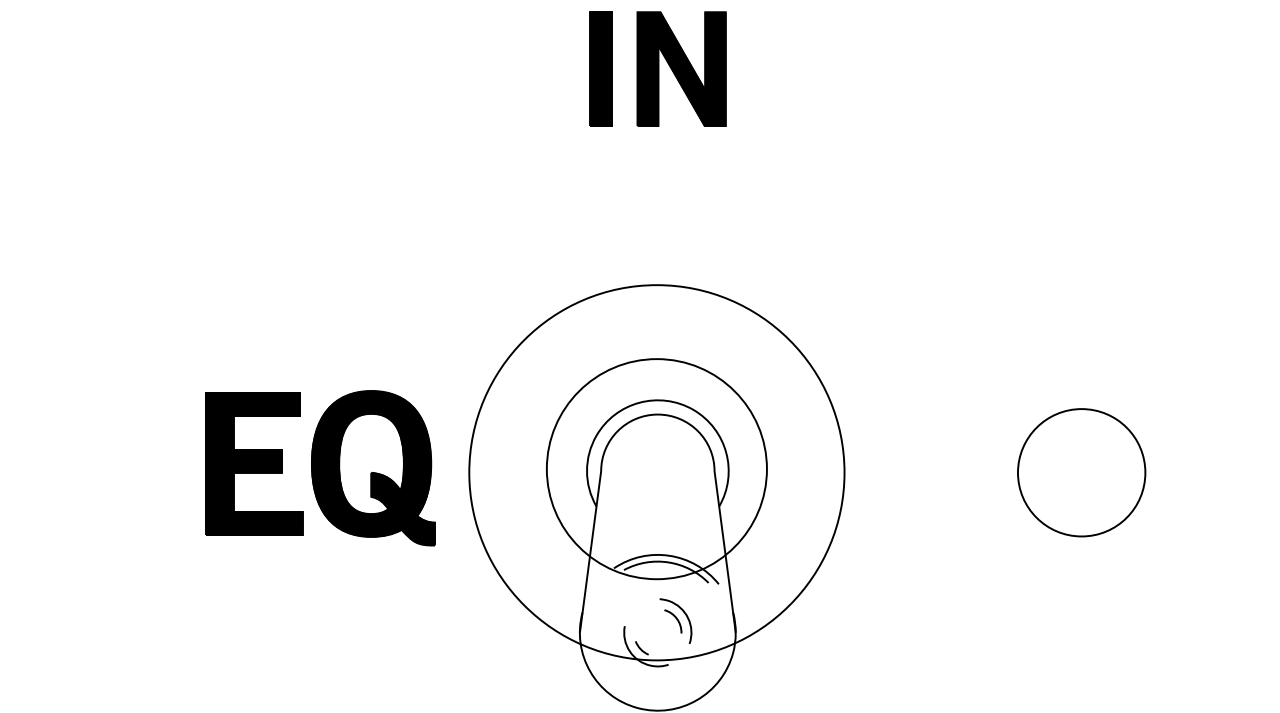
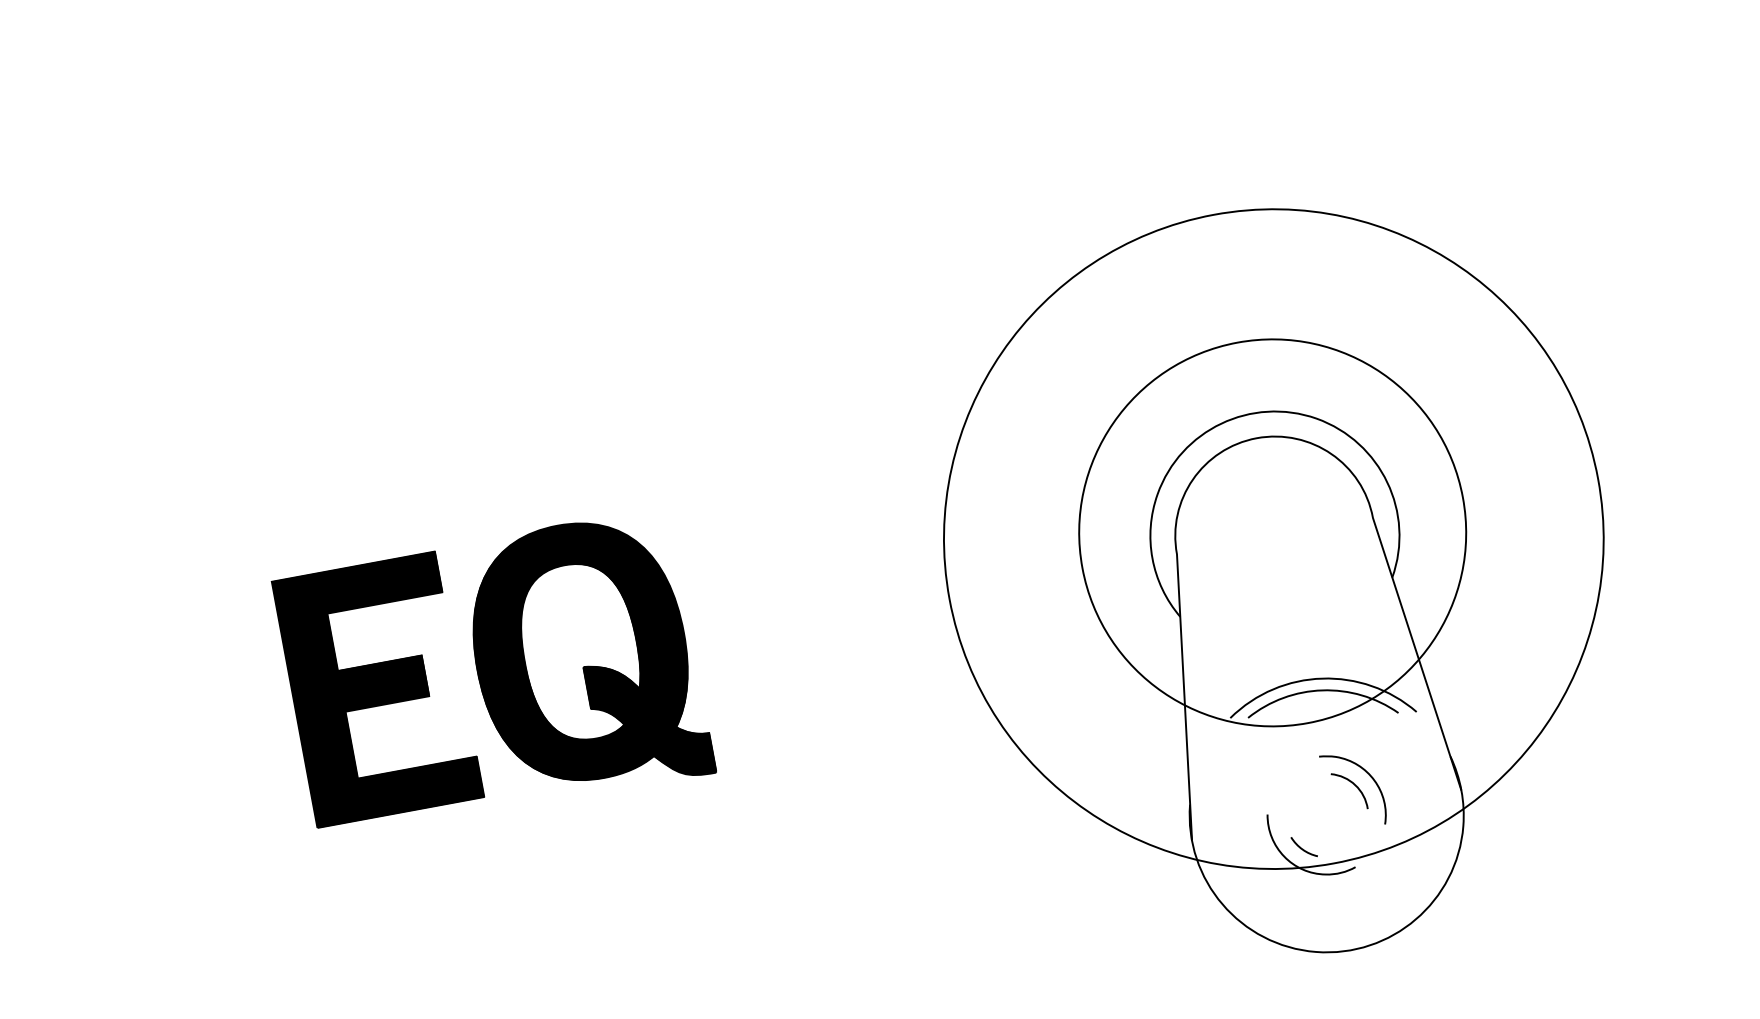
part: (320, 468) -> (493, 676), moved

